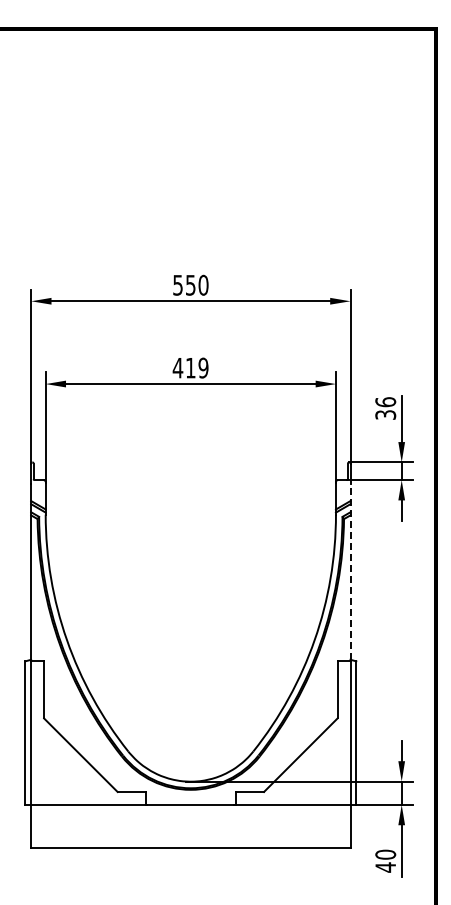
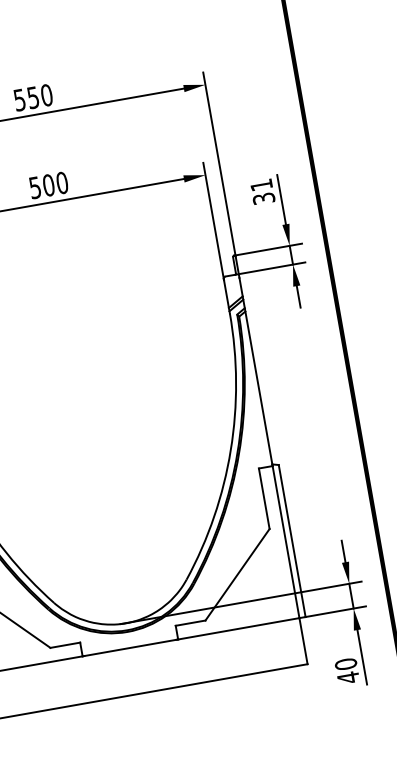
text: (190, 367) -> (48, 184), 419 -> 500
text: (385, 402) -> (261, 185), 36 -> 31
line: (350, 571) -> (255, 370), dashed -> solid

